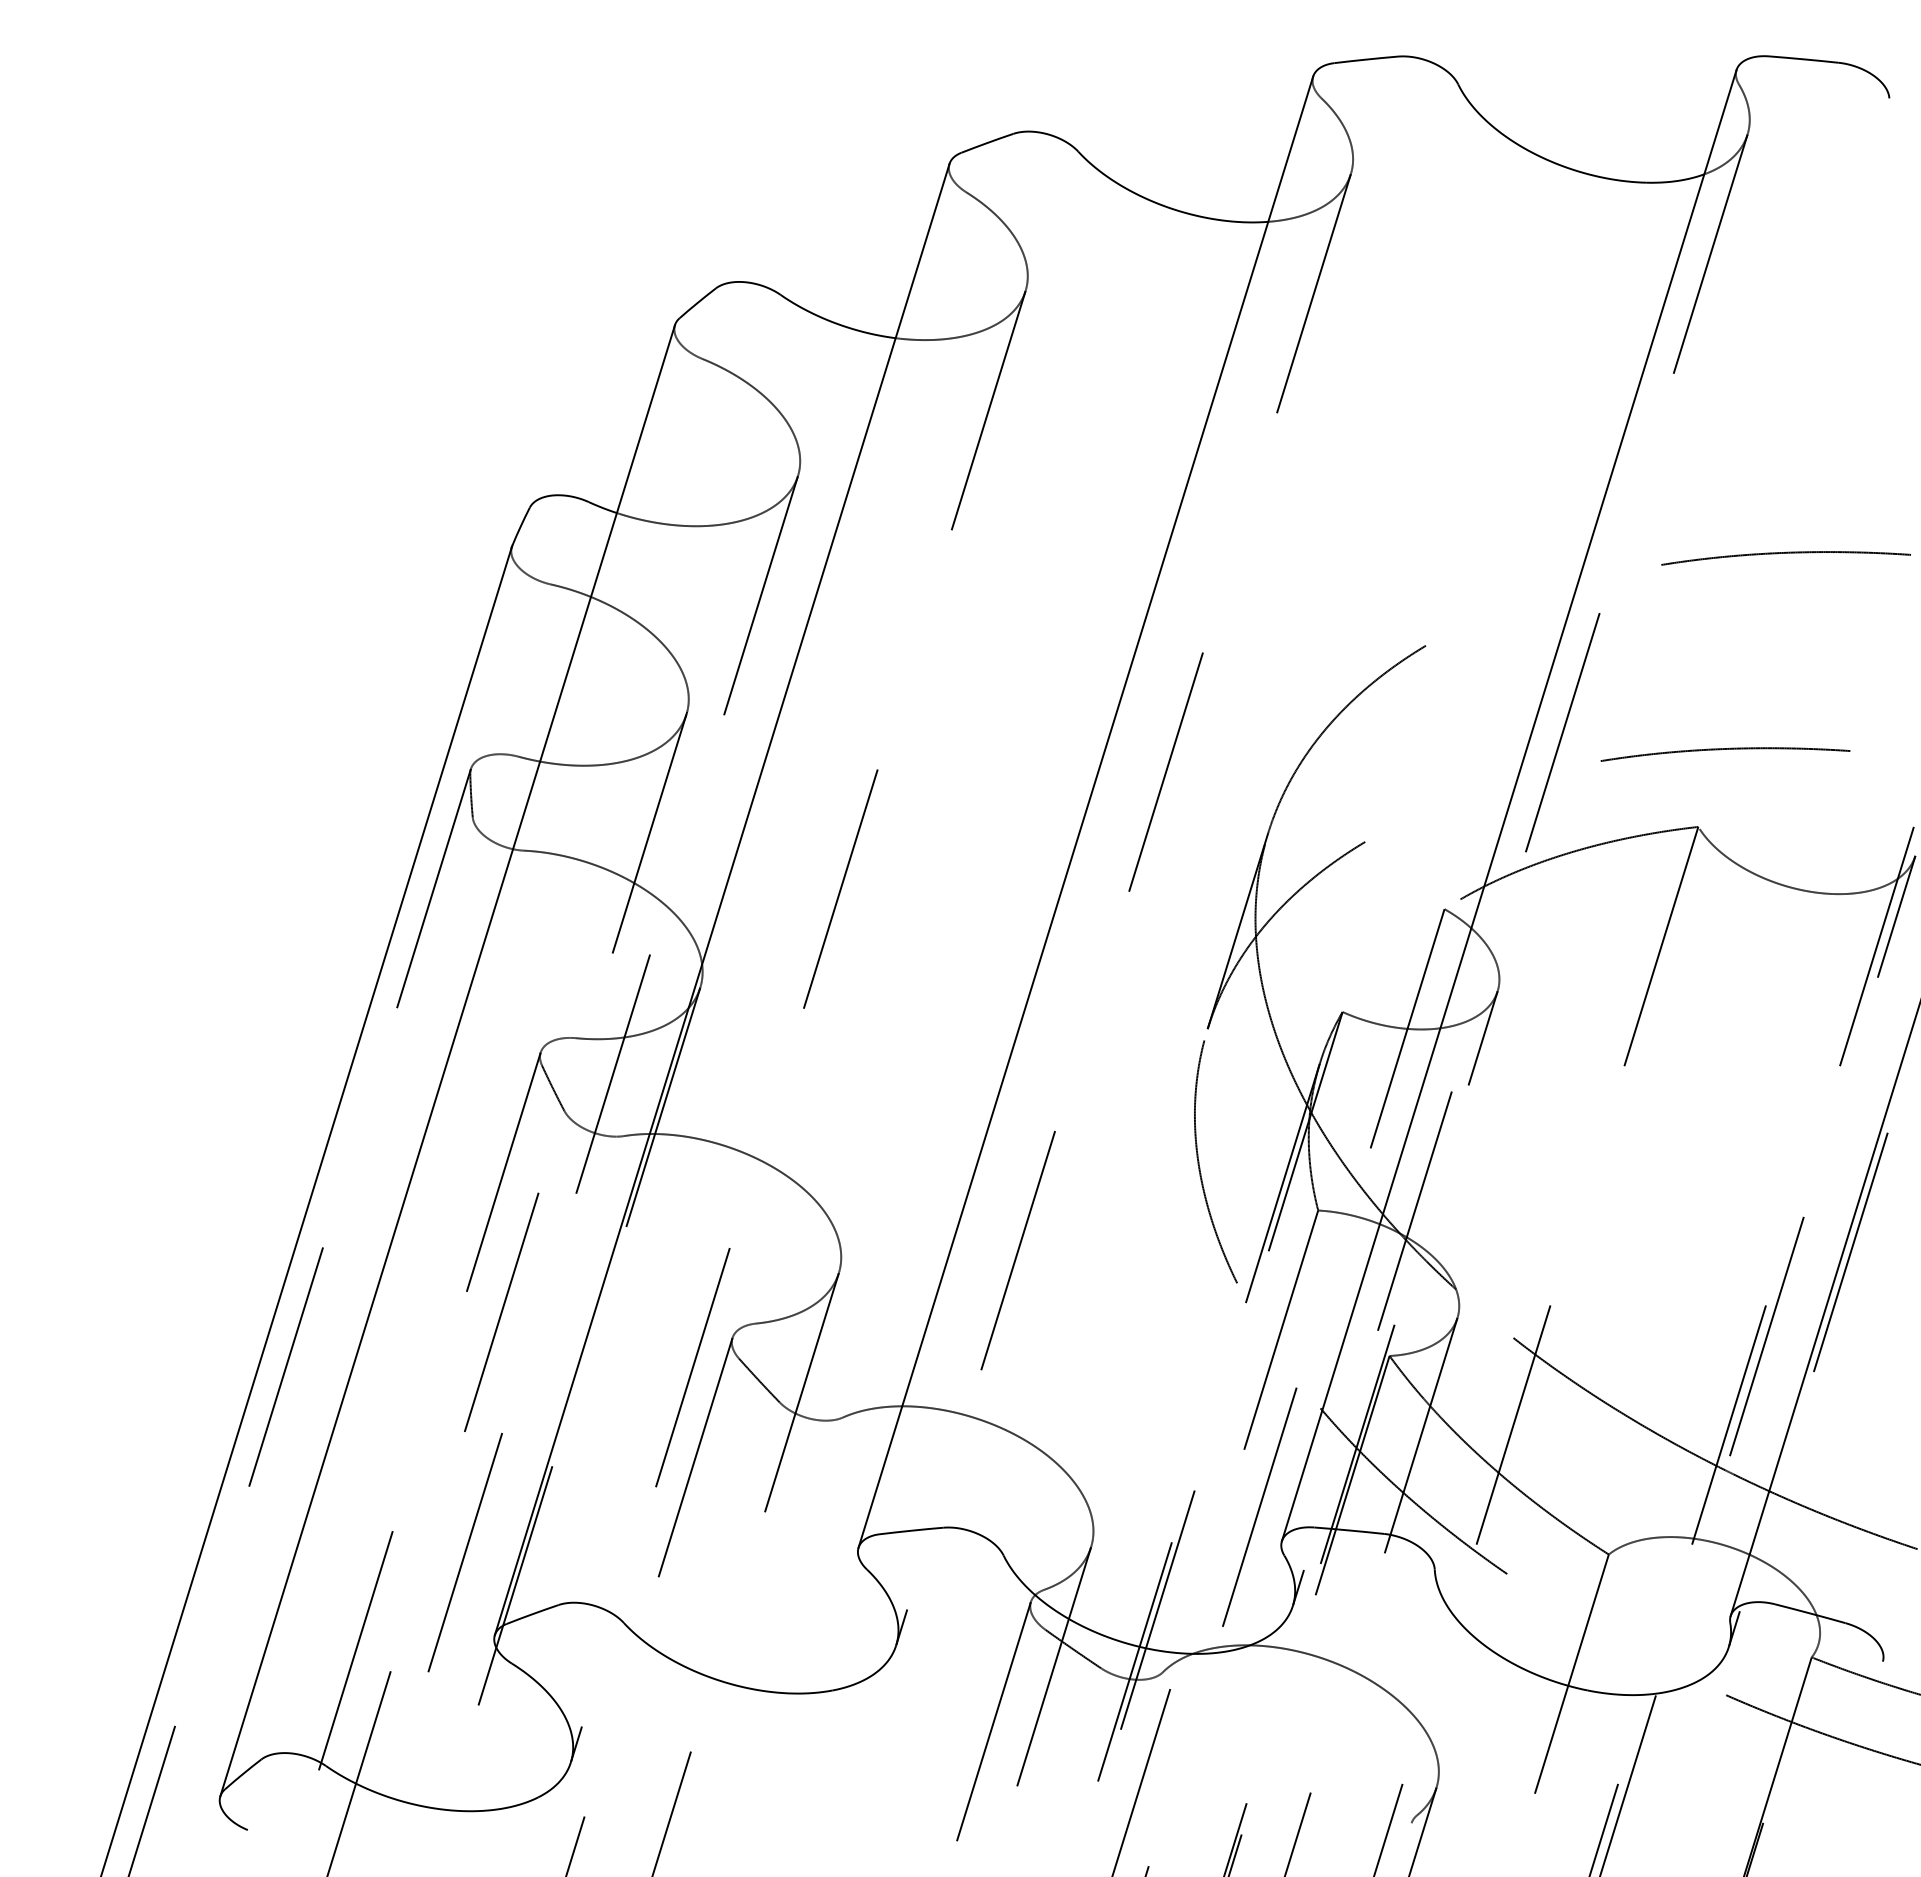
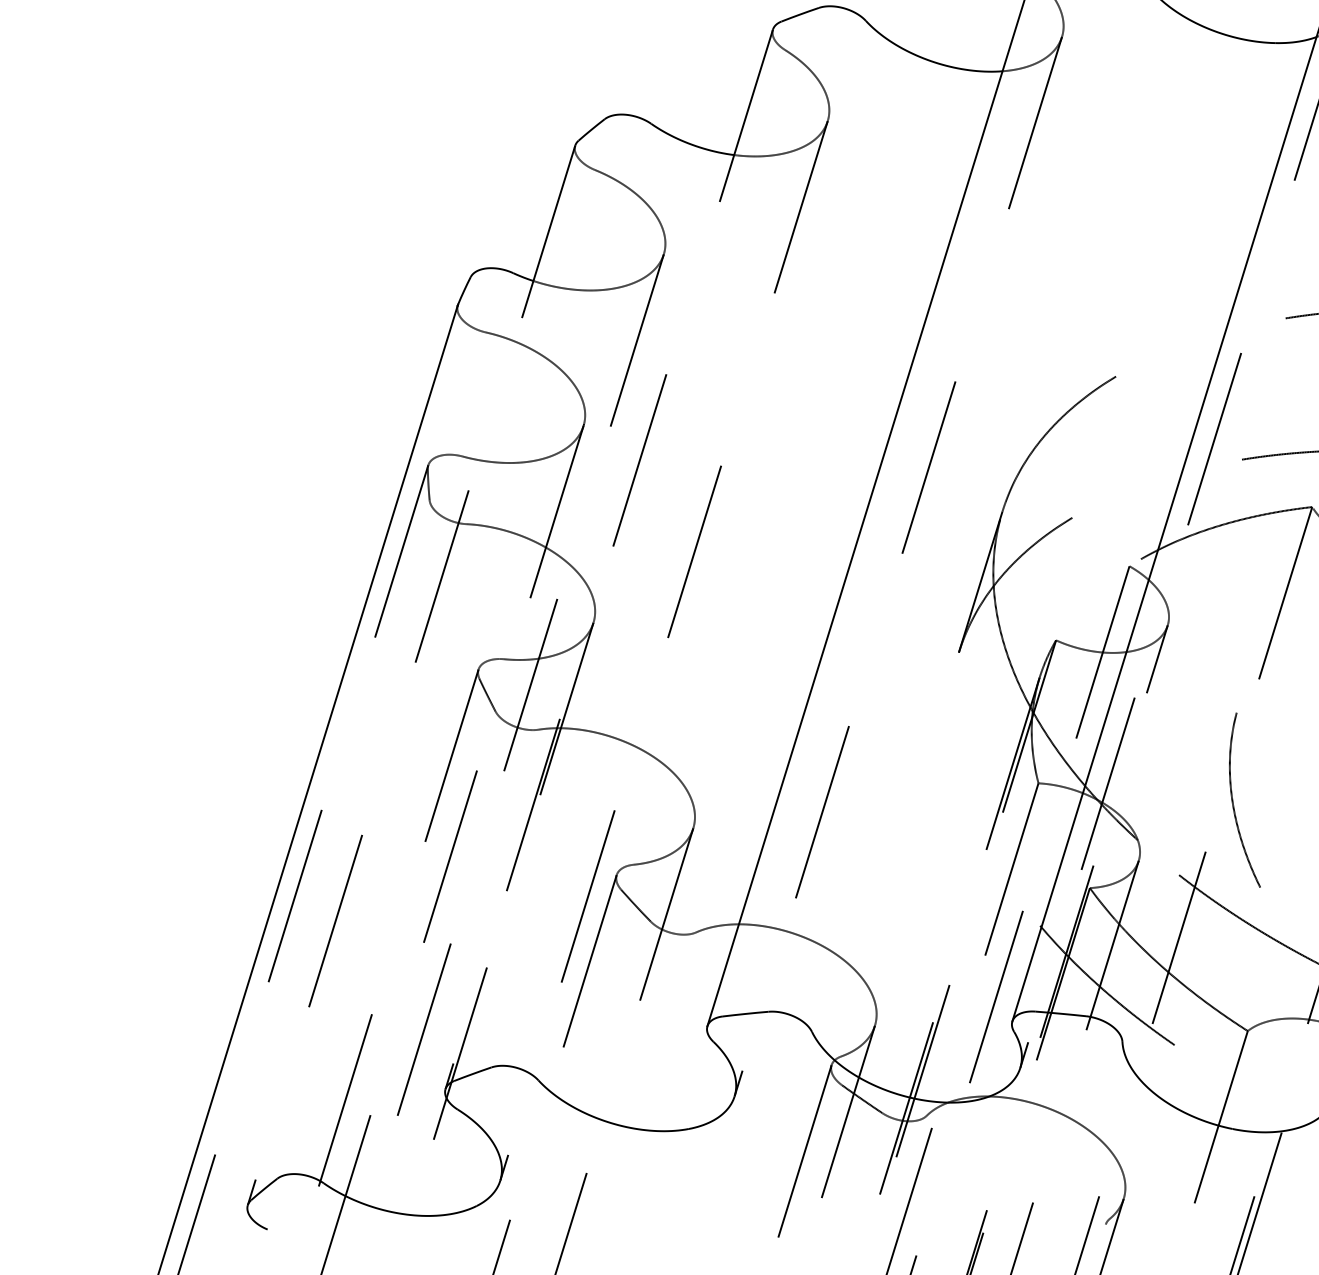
line: (722, 899) -> (609, 559), solid -> dashed
line: (447, 1060) -> (411, 675), solid -> dashed
curve: (1199, 1161) -> (1233, 799), moved

